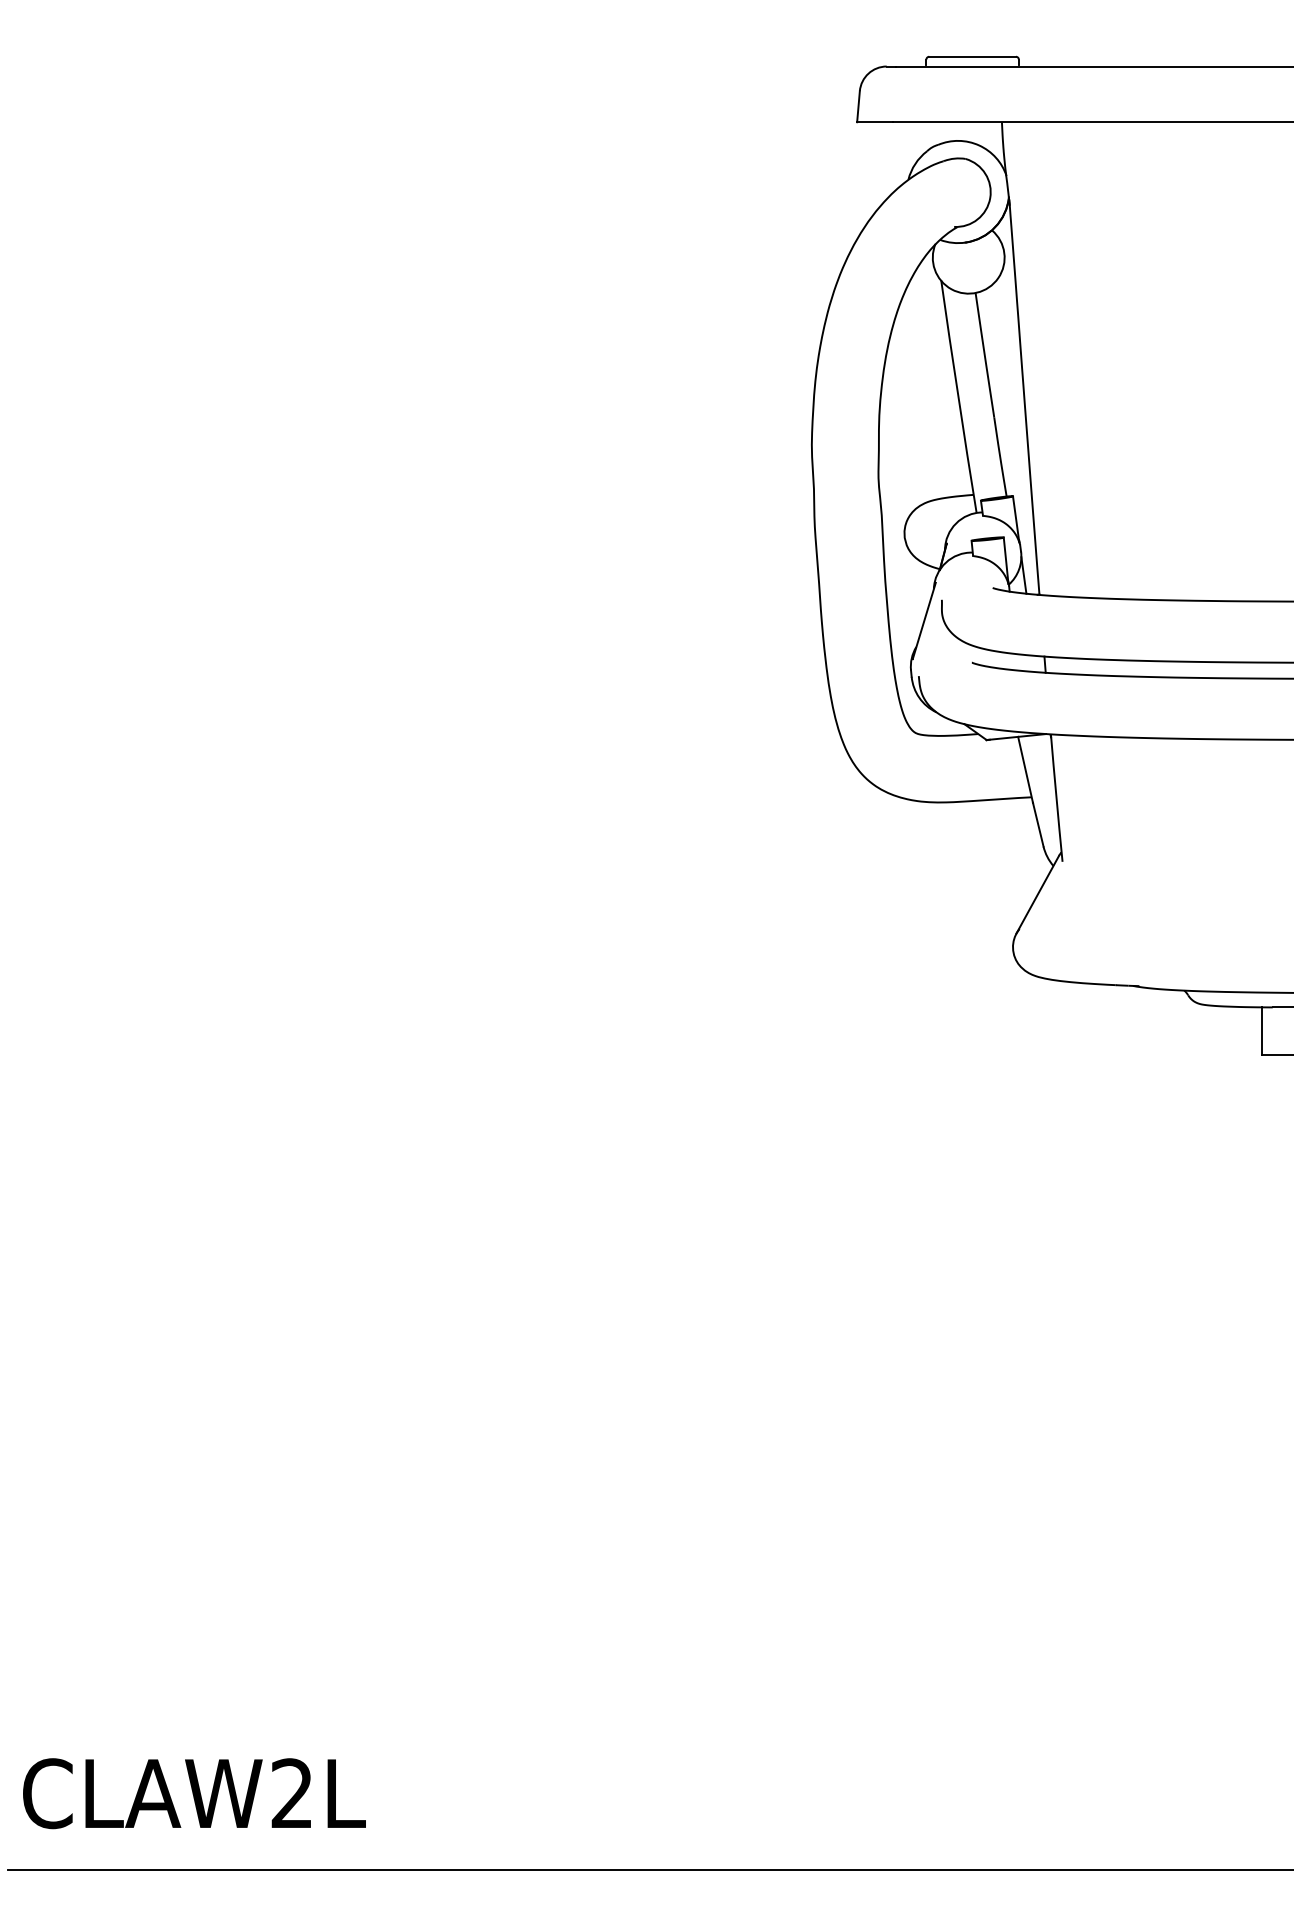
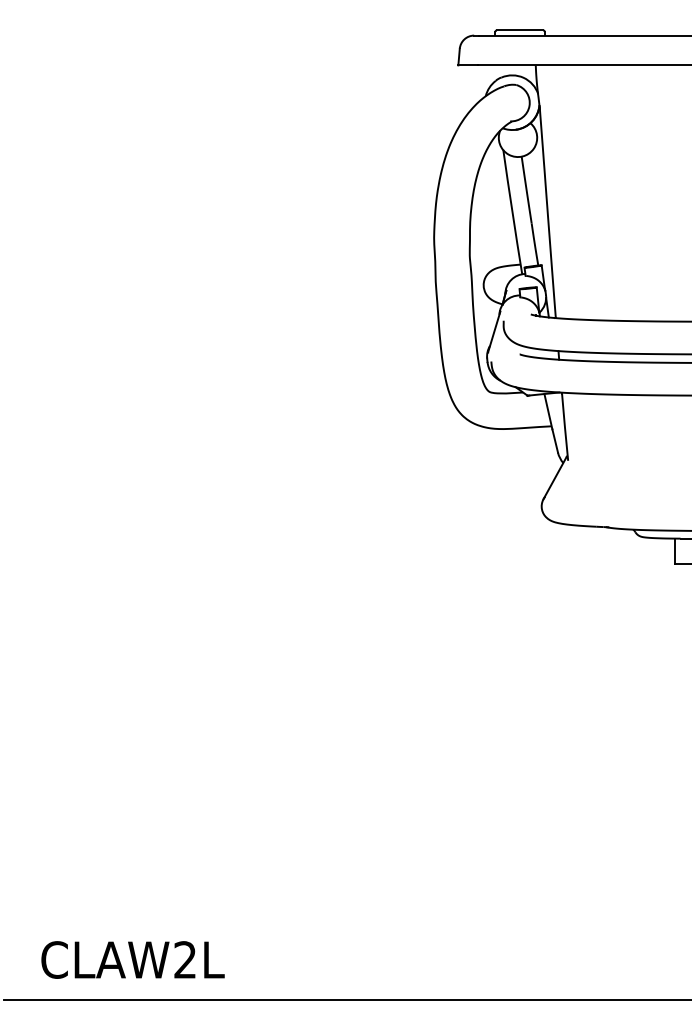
text: (193, 1792) -> (132, 959), moved

